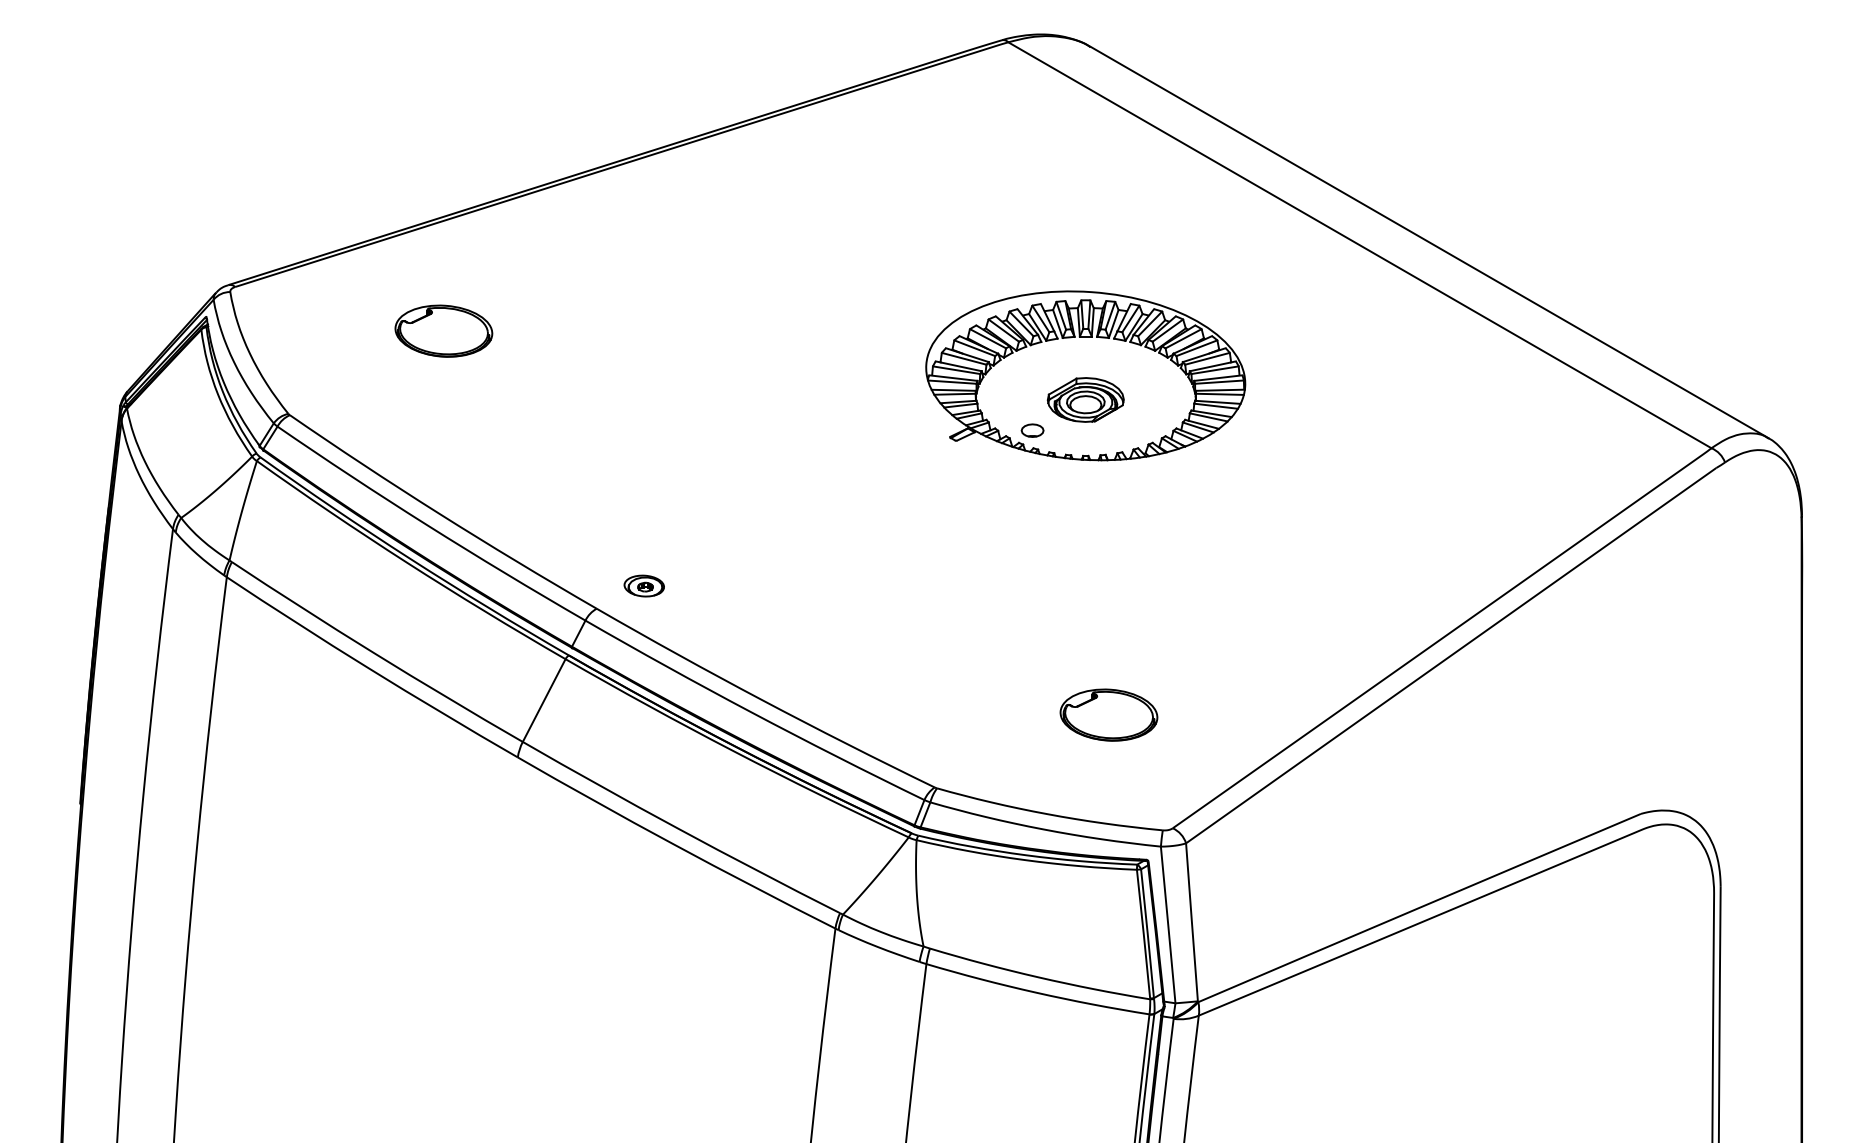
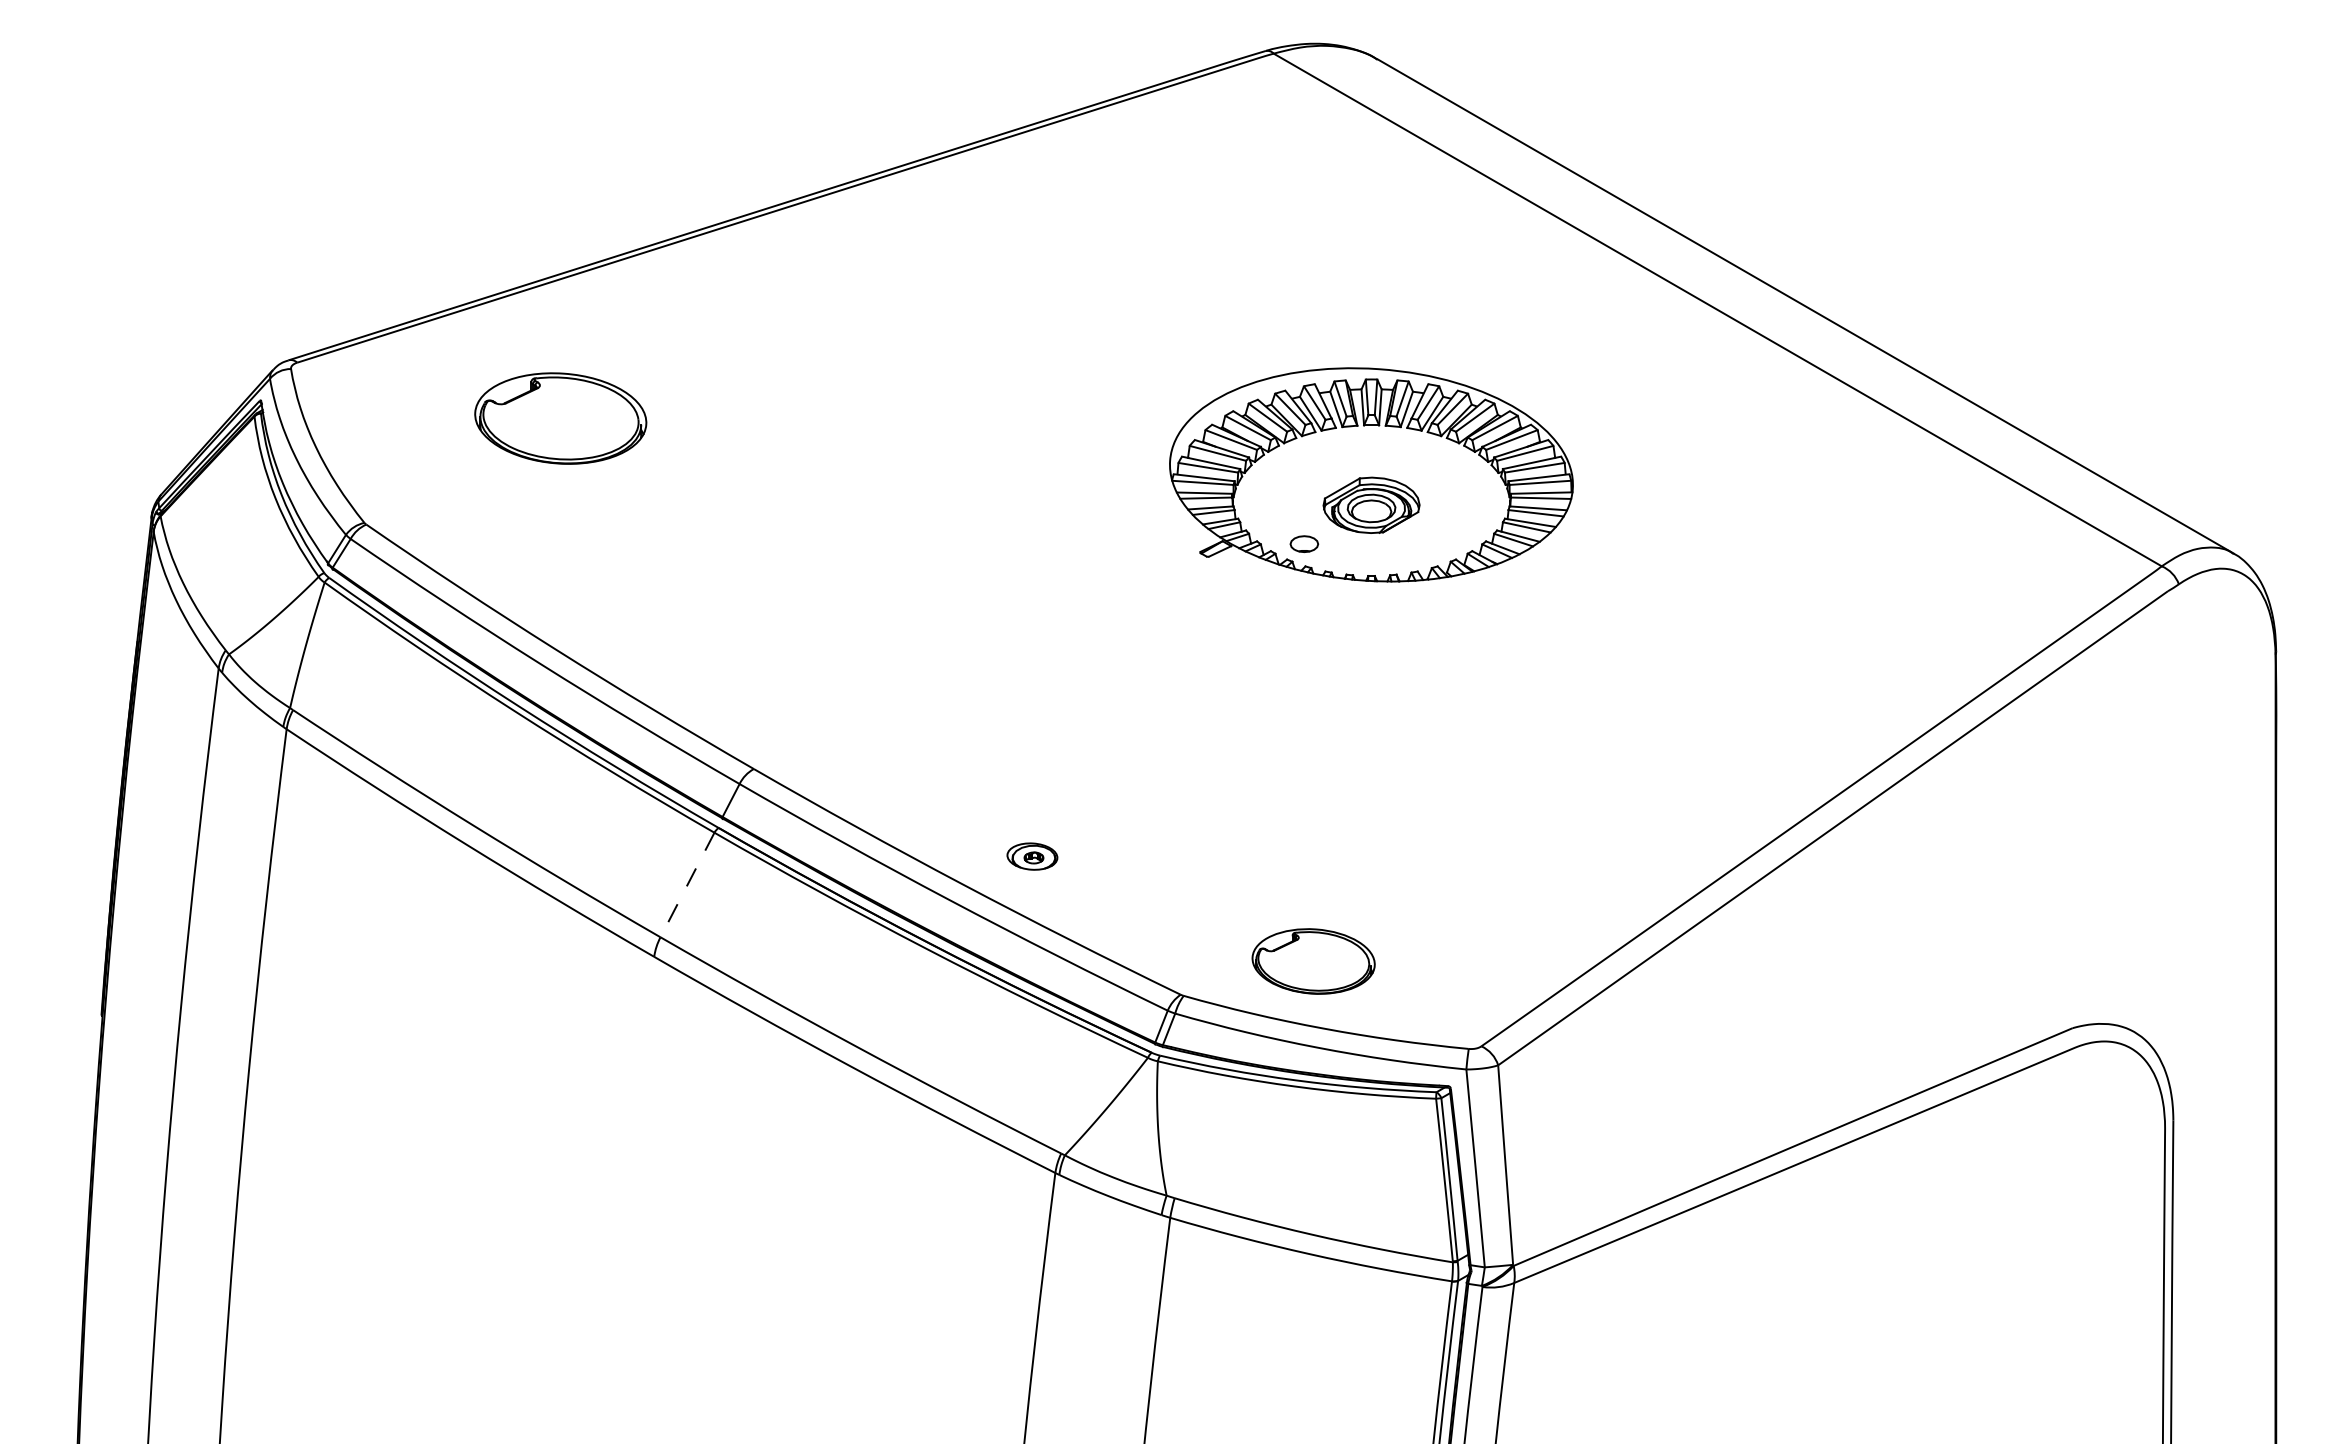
part: (443, 330) -> (560, 417), size x1.4
part: (643, 585) -> (1031, 855), moved
line: (544, 700) -> (687, 884), solid -> dashed
part: (1108, 714) -> (1313, 960), moved

